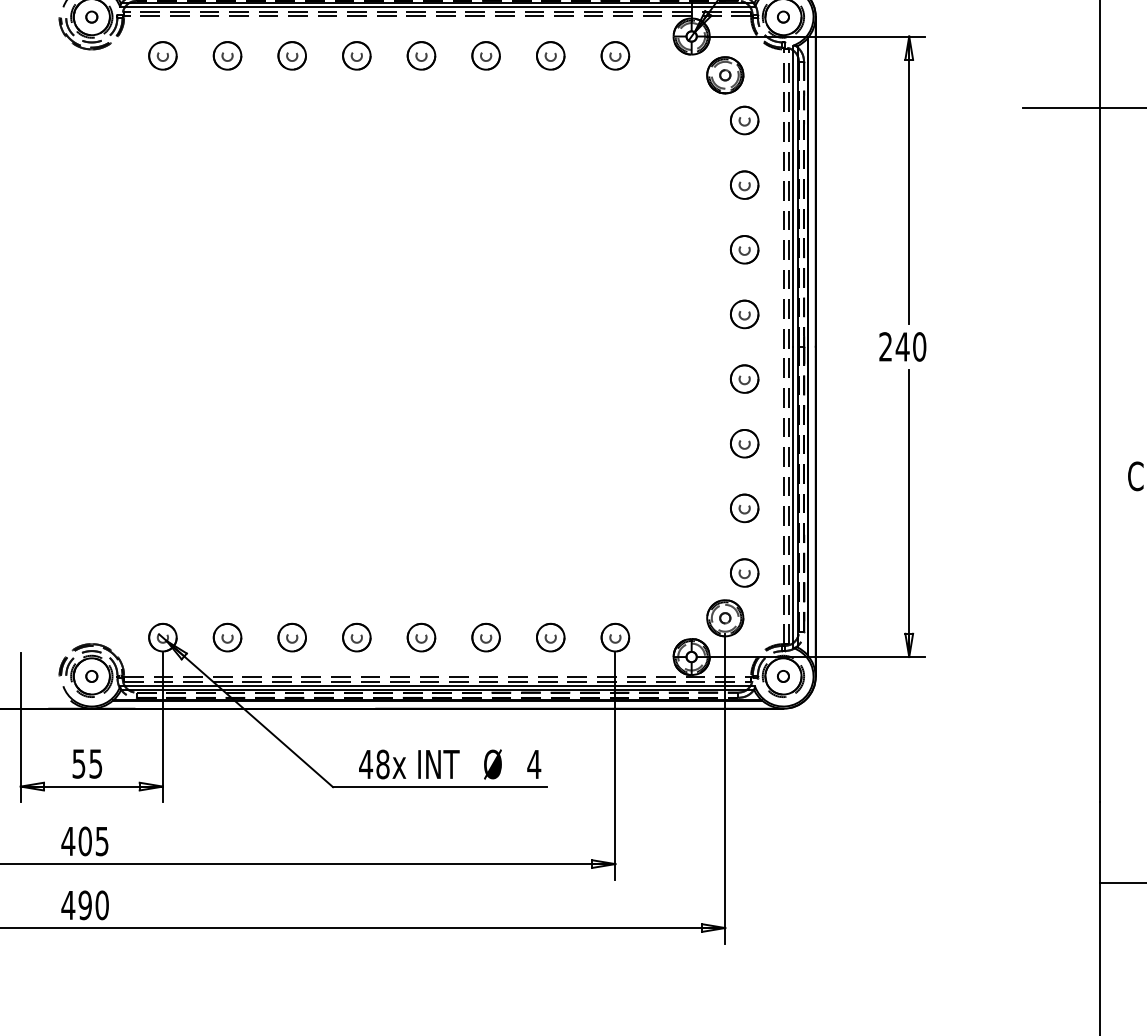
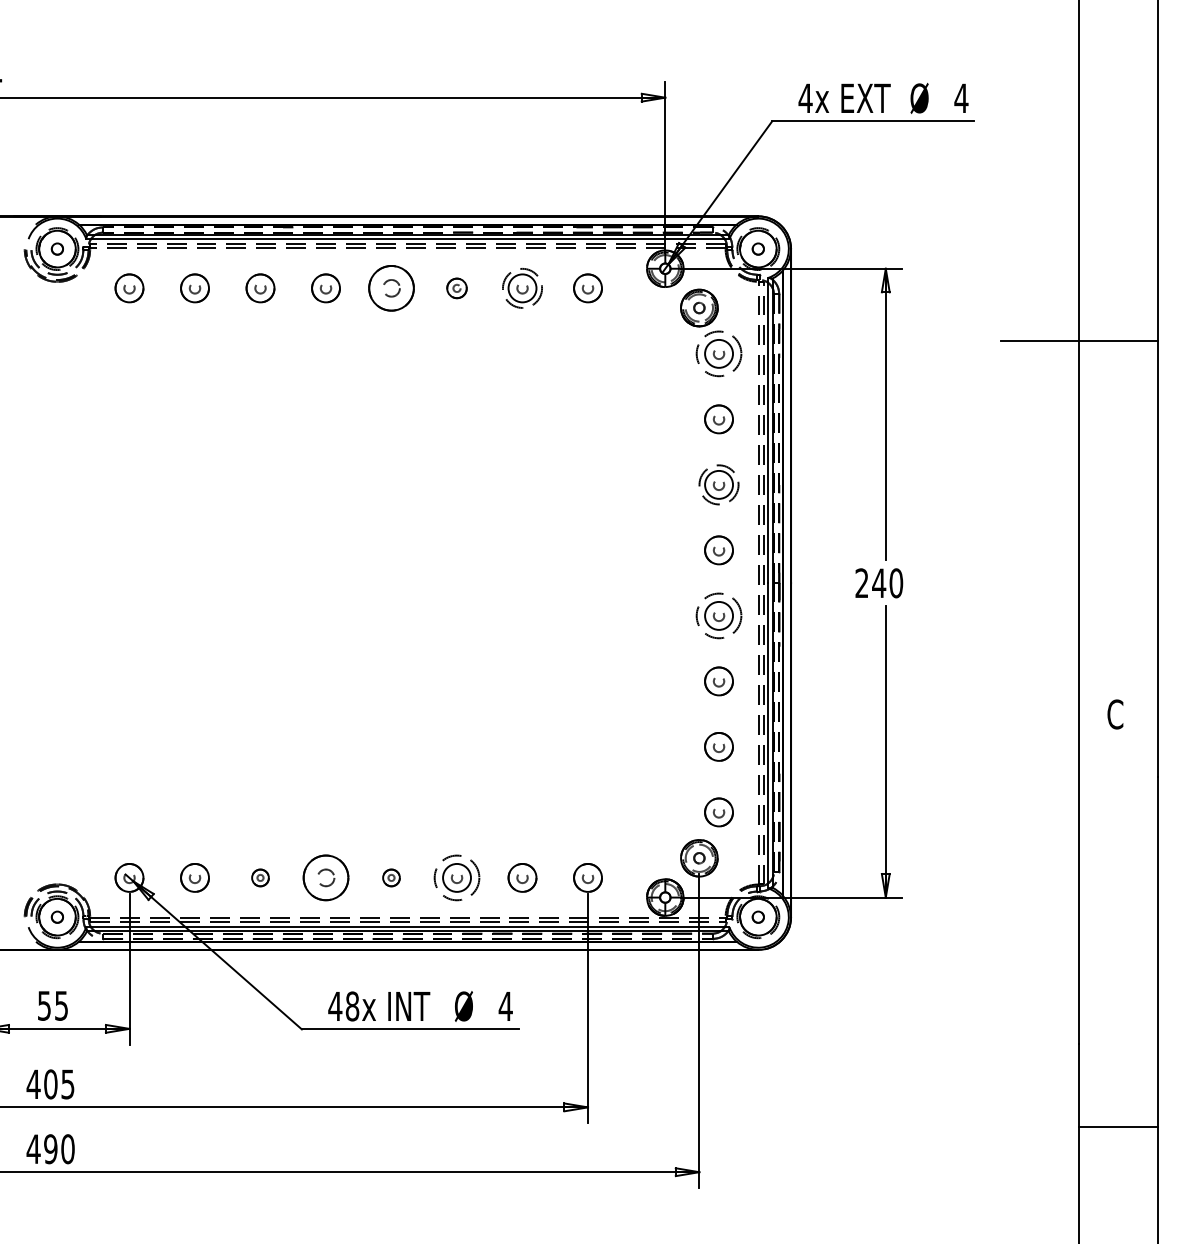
part: (421, 56) -> (391, 288), size x1.6
part: (485, 56) -> (456, 288), size x0.7
circle: (550, 56) -> (522, 288), size x1.4
circle: (745, 120) -> (719, 353), size x1.6
circle: (745, 249) -> (719, 484), size x1.4
circle: (745, 378) -> (719, 615), size x1.6
part: (292, 637) -> (260, 877), size x0.6
part: (356, 637) -> (325, 877), size x1.6
part: (421, 637) -> (391, 877), size x0.6
circle: (486, 637) -> (457, 877), size x1.6

